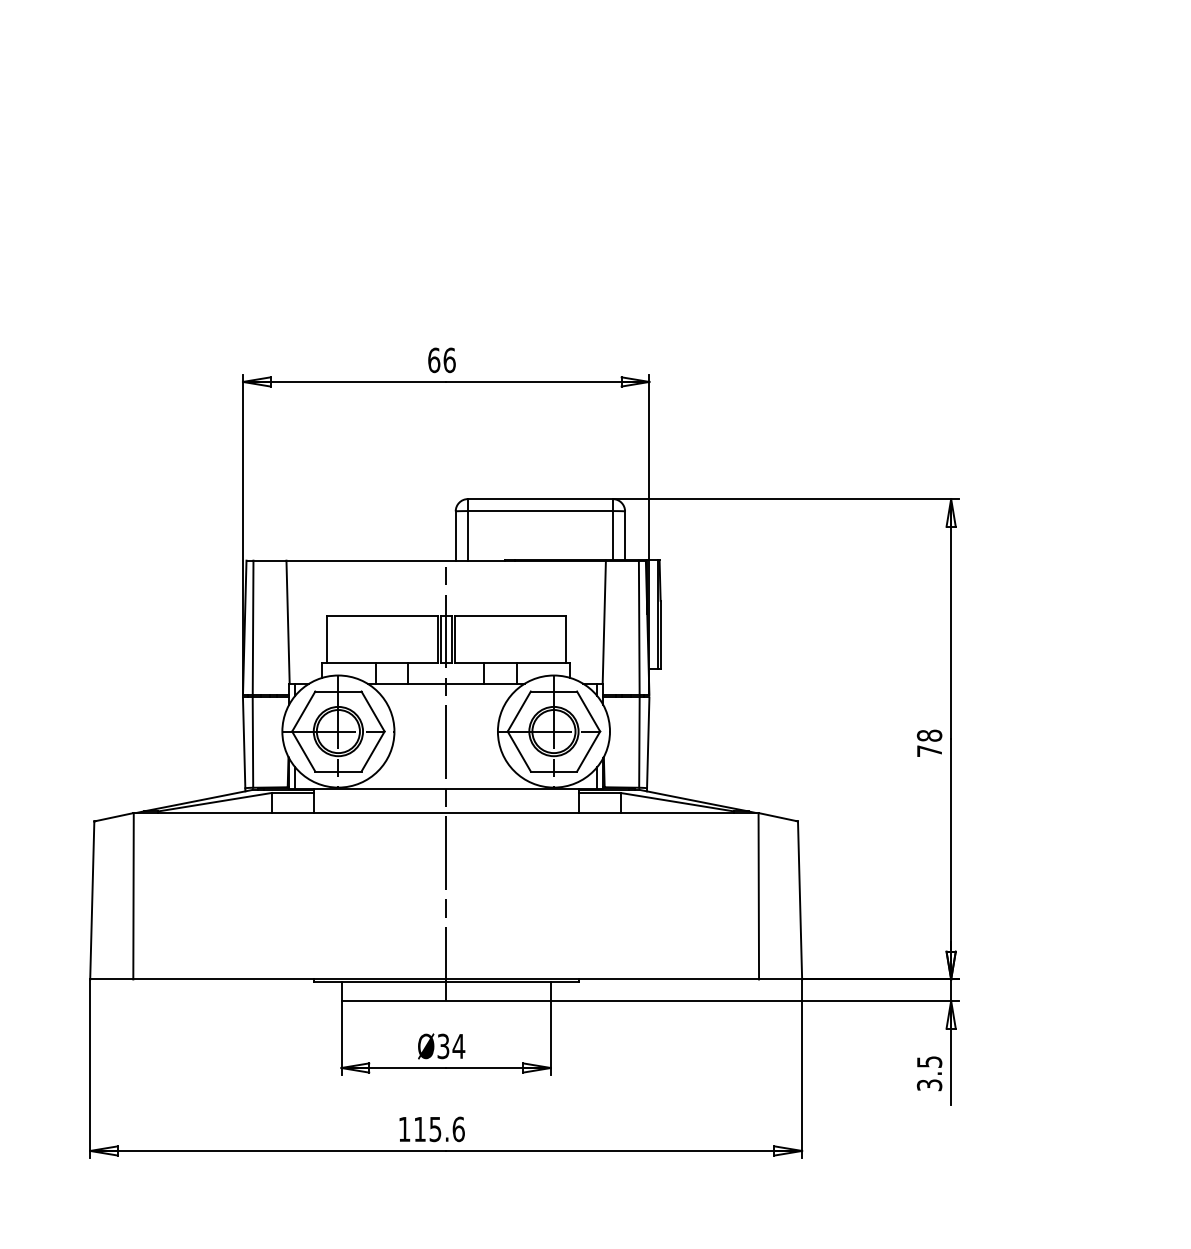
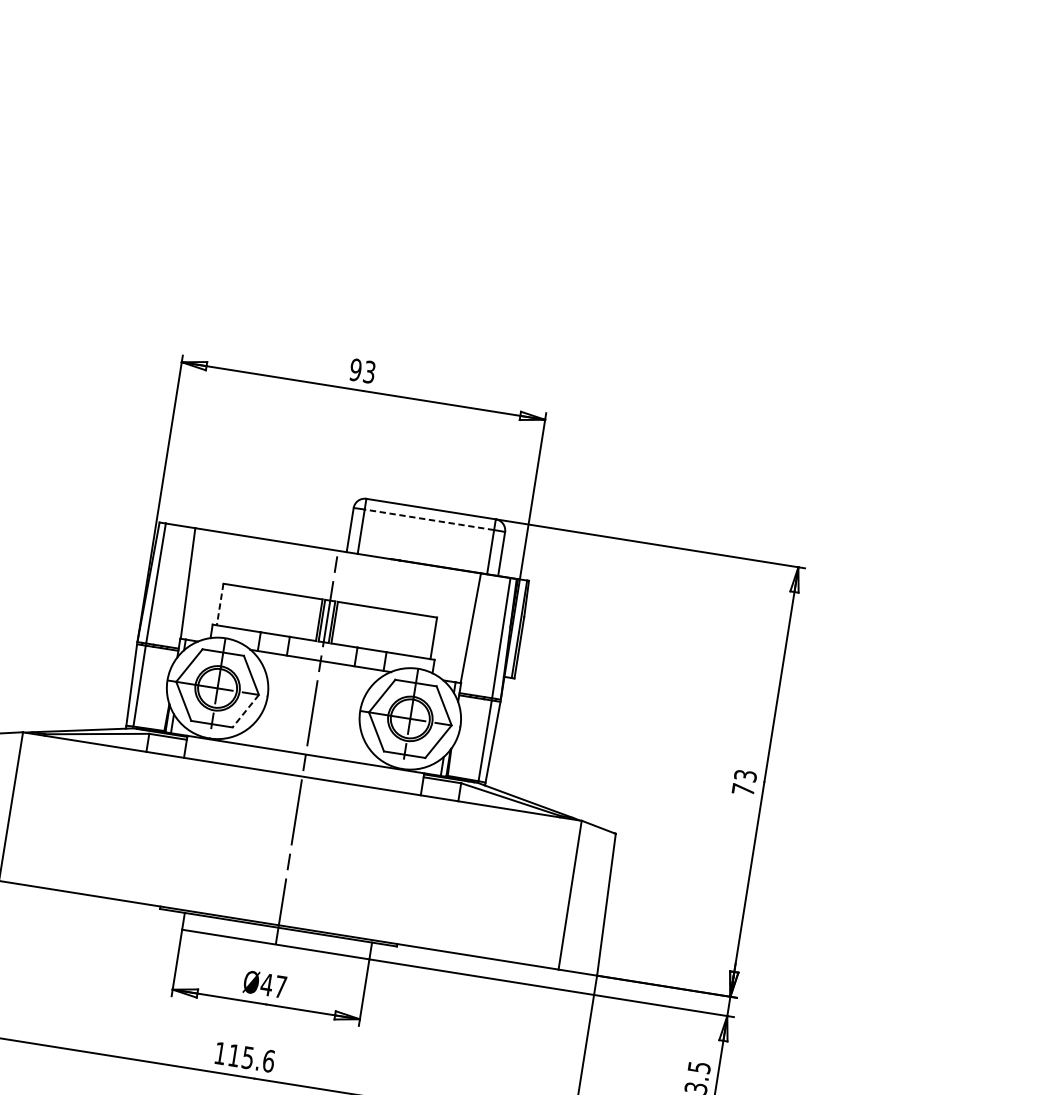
text: (441, 360) -> (362, 371), 66 -> 93
line: (539, 511) -> (428, 520), solid -> dashed
line: (326, 640) -> (219, 605), solid -> dashed
text: (929, 735) -> (745, 775), 78 -> 73
line: (372, 752) -> (245, 711), solid -> dashed
text: (451, 1046) -> (274, 985), Ø34 -> Ø47

